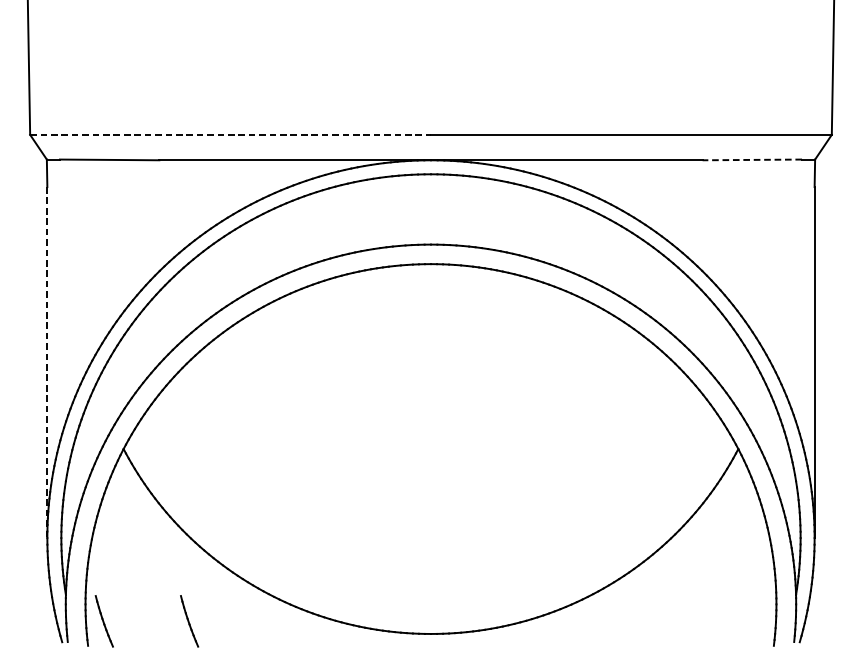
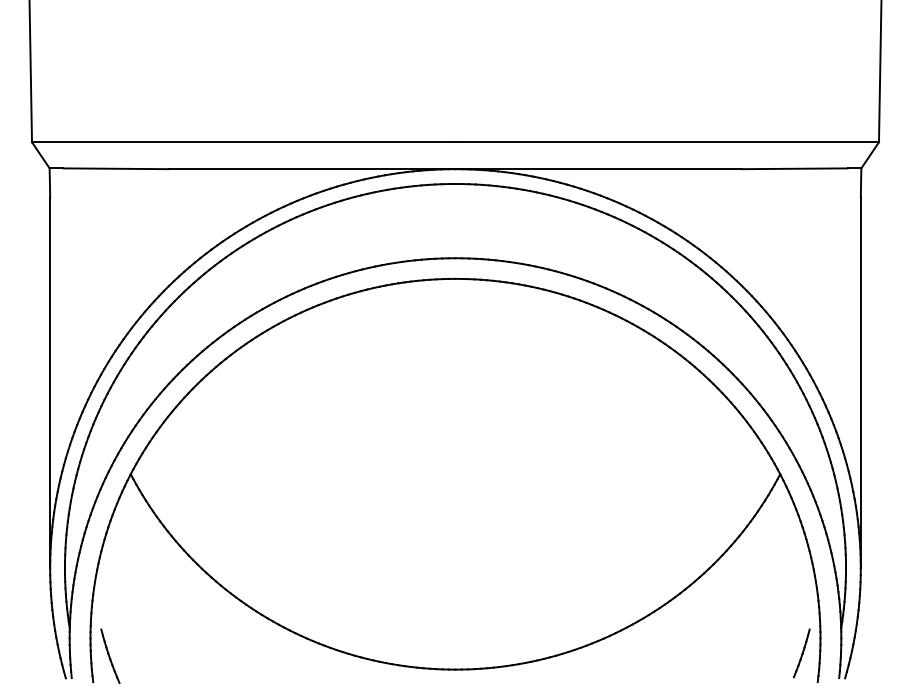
line: (230, 135) -> (243, 142), dashed -> solid
line: (751, 159) -> (794, 168), dashed -> solid
line: (47, 363) -> (50, 383), dashed -> solid
line: (758, 618) -> (801, 653), added
line: (189, 621) -> (200, 656), removed

